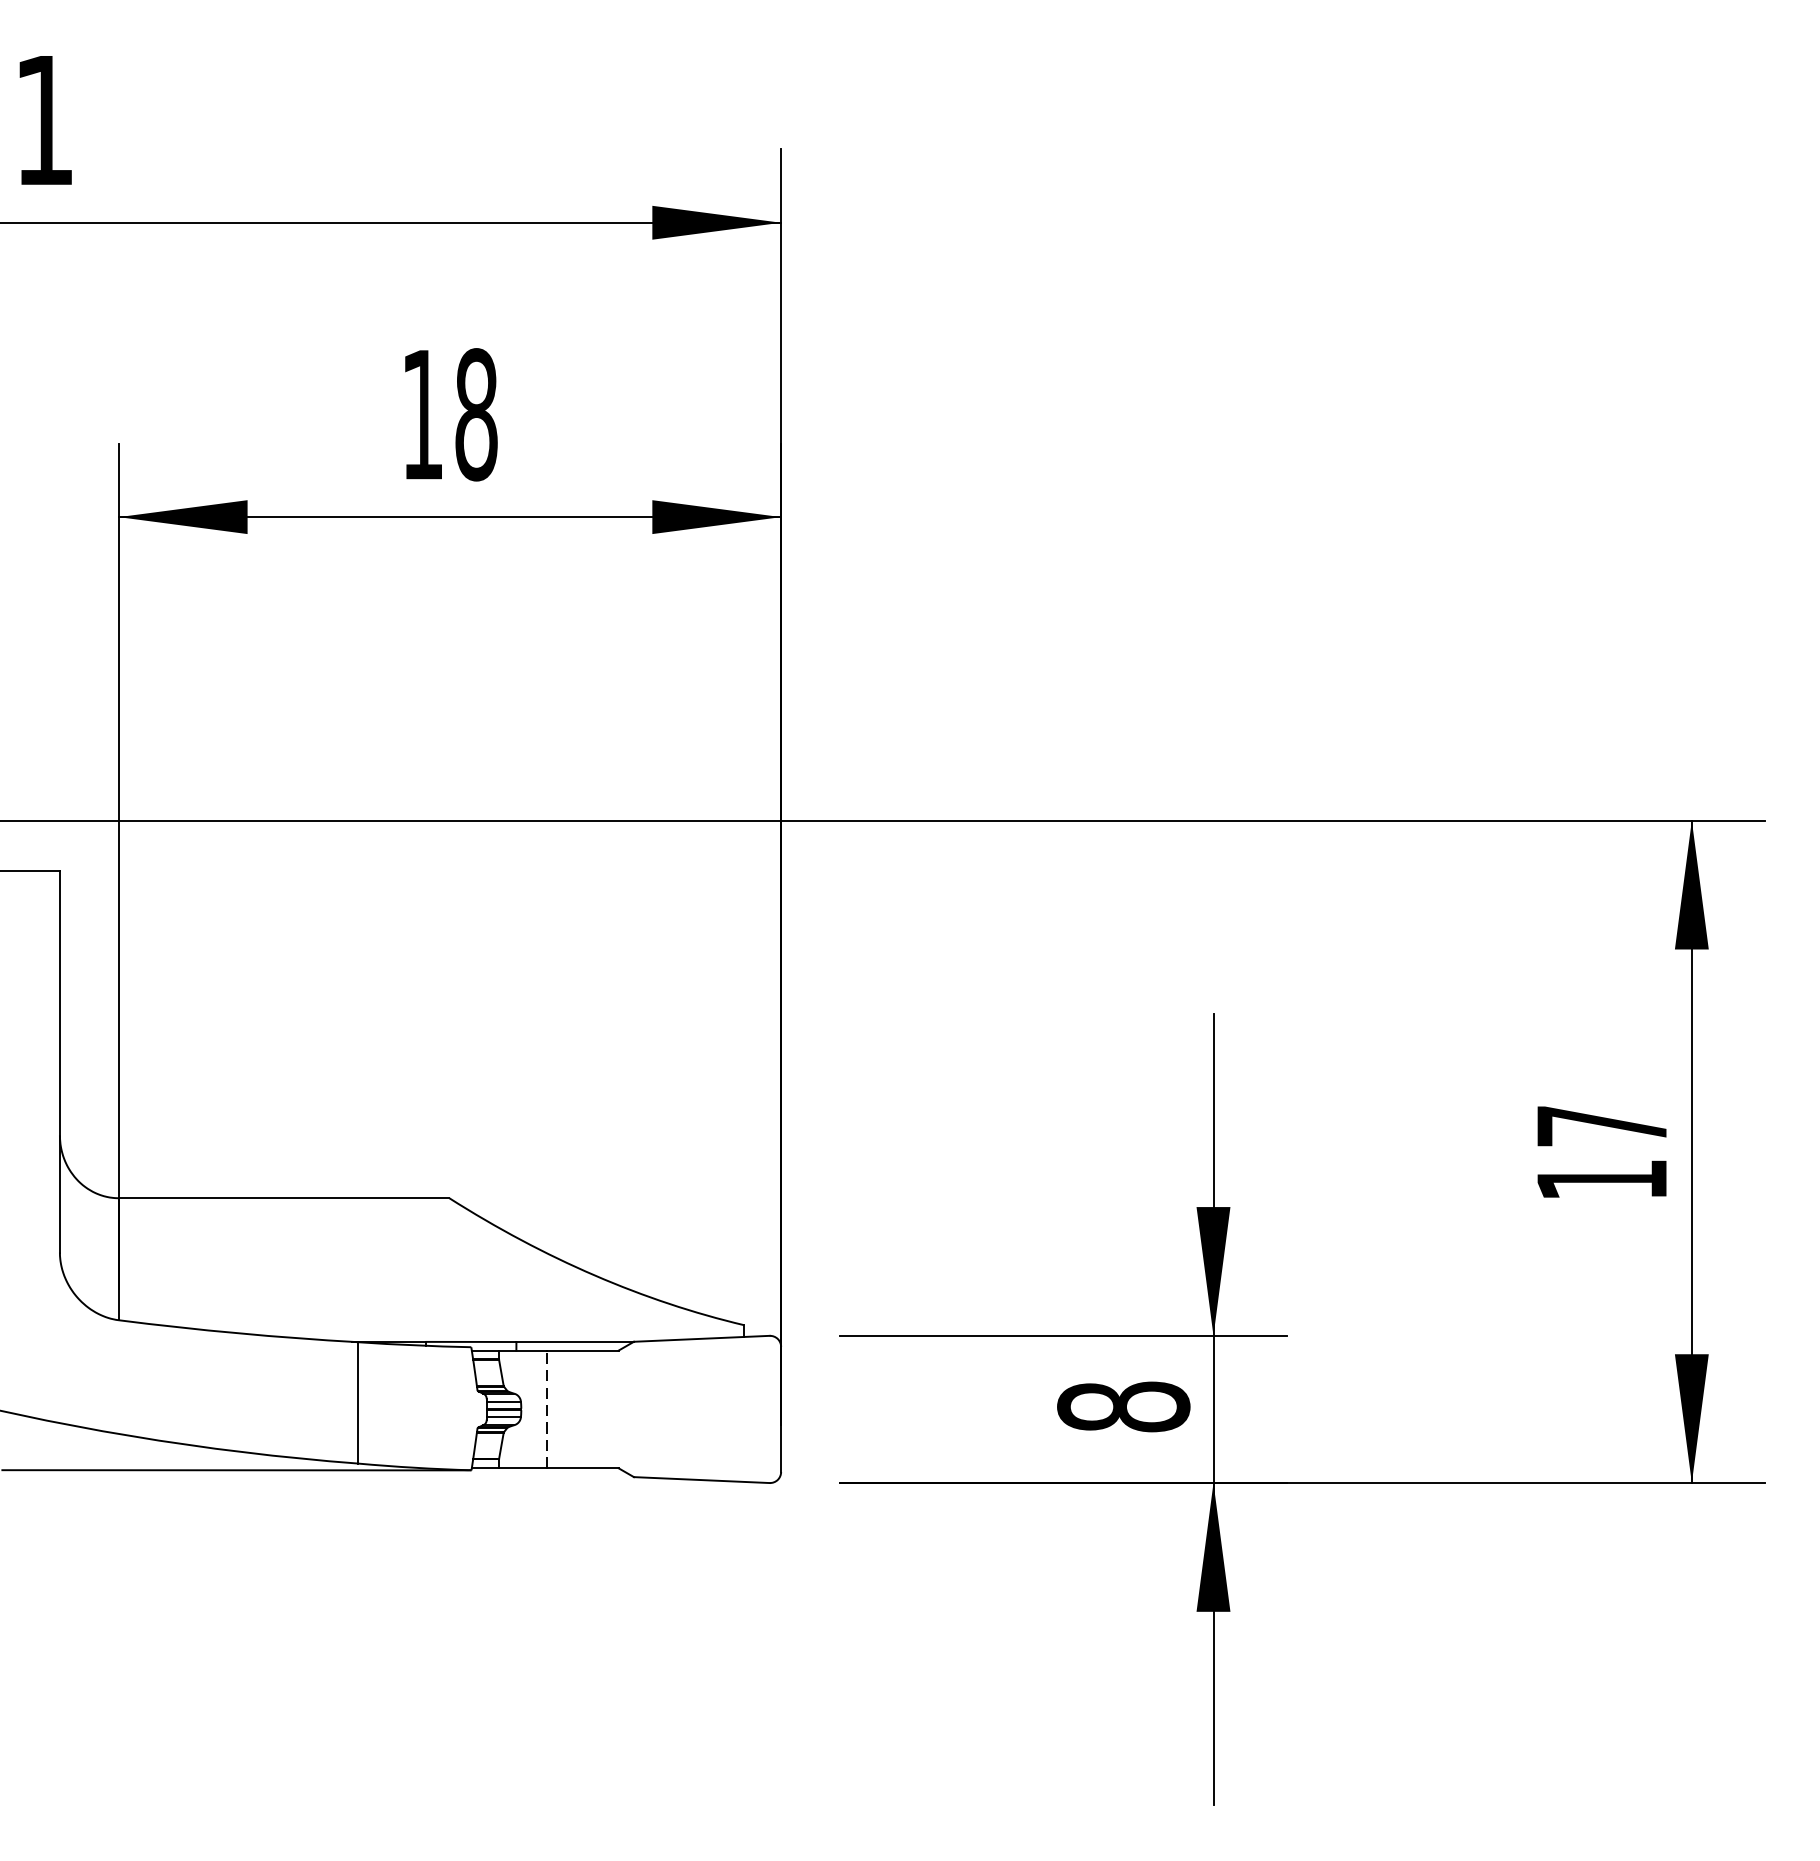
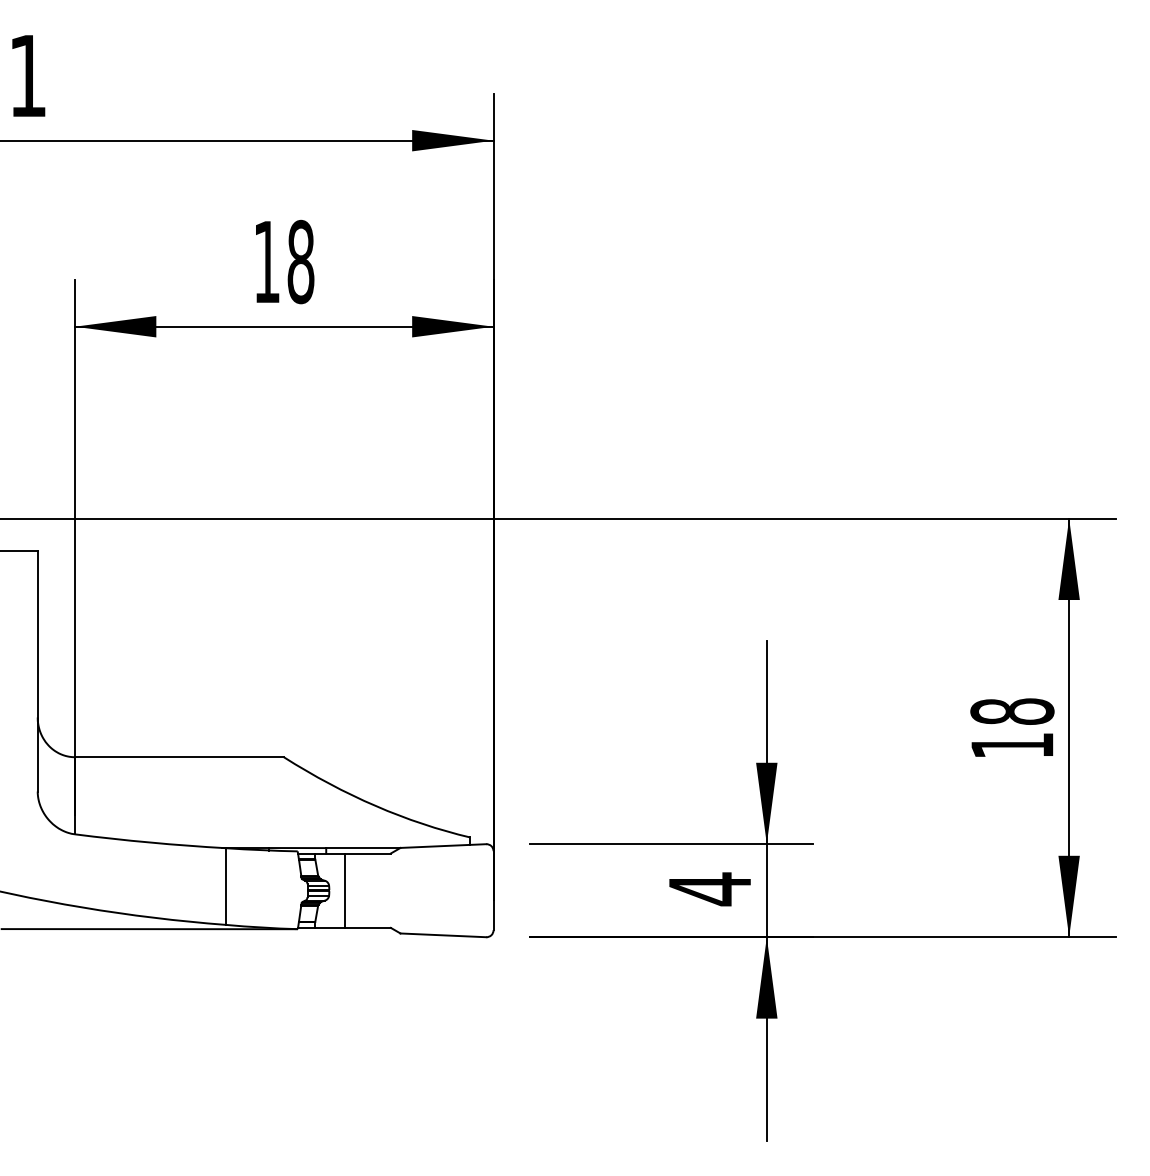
text: (1602, 1125) -> (1012, 711), 17 -> 18
text: (1124, 1407) -> (710, 889), 8 -> 4
line: (546, 1409) -> (345, 890), dashed -> solid

